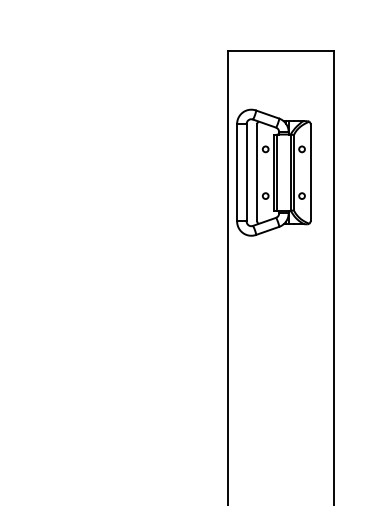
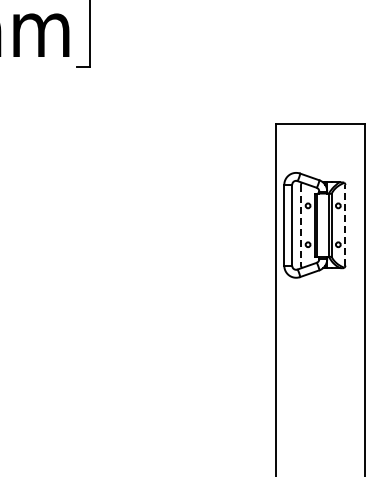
line: (310, 171) -> (345, 224), solid -> dashed
line: (256, 172) -> (300, 225), solid -> dashed

